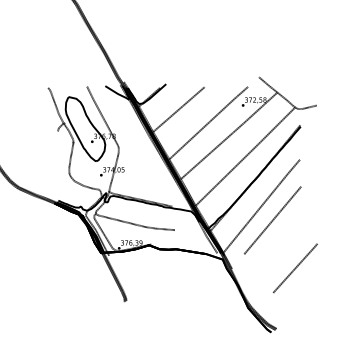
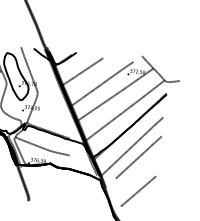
line: (295, 268) -> (138, 191), moved

